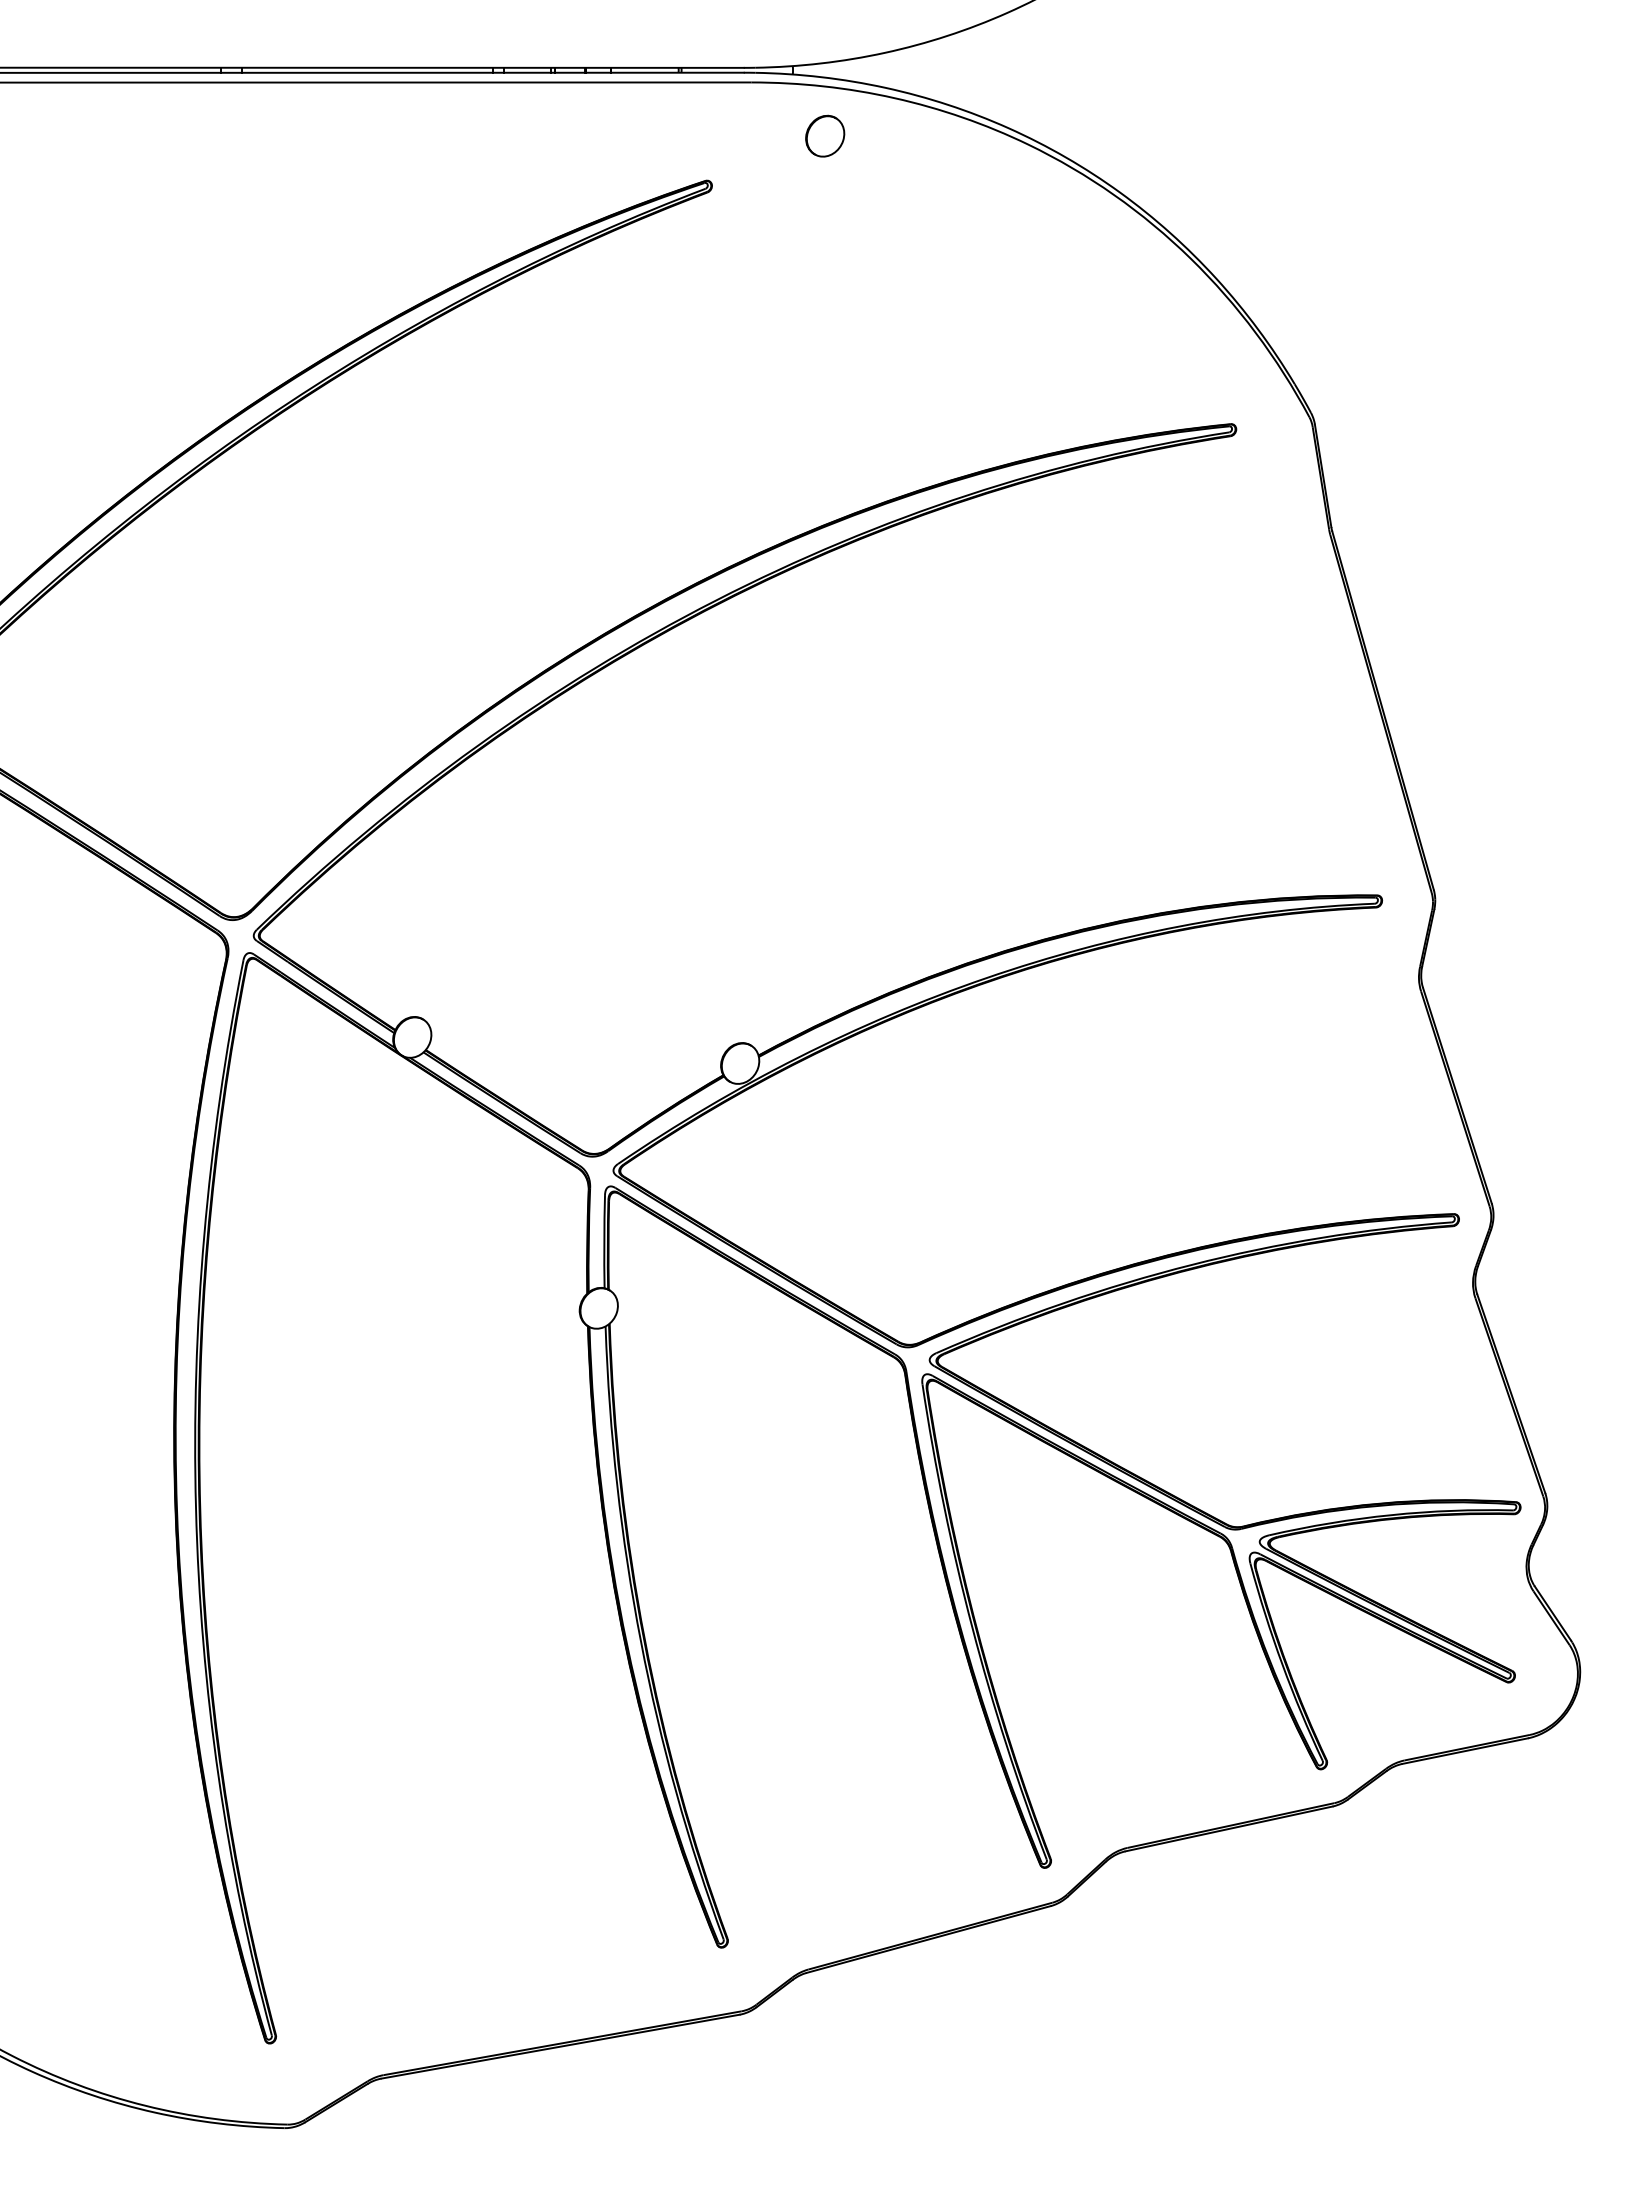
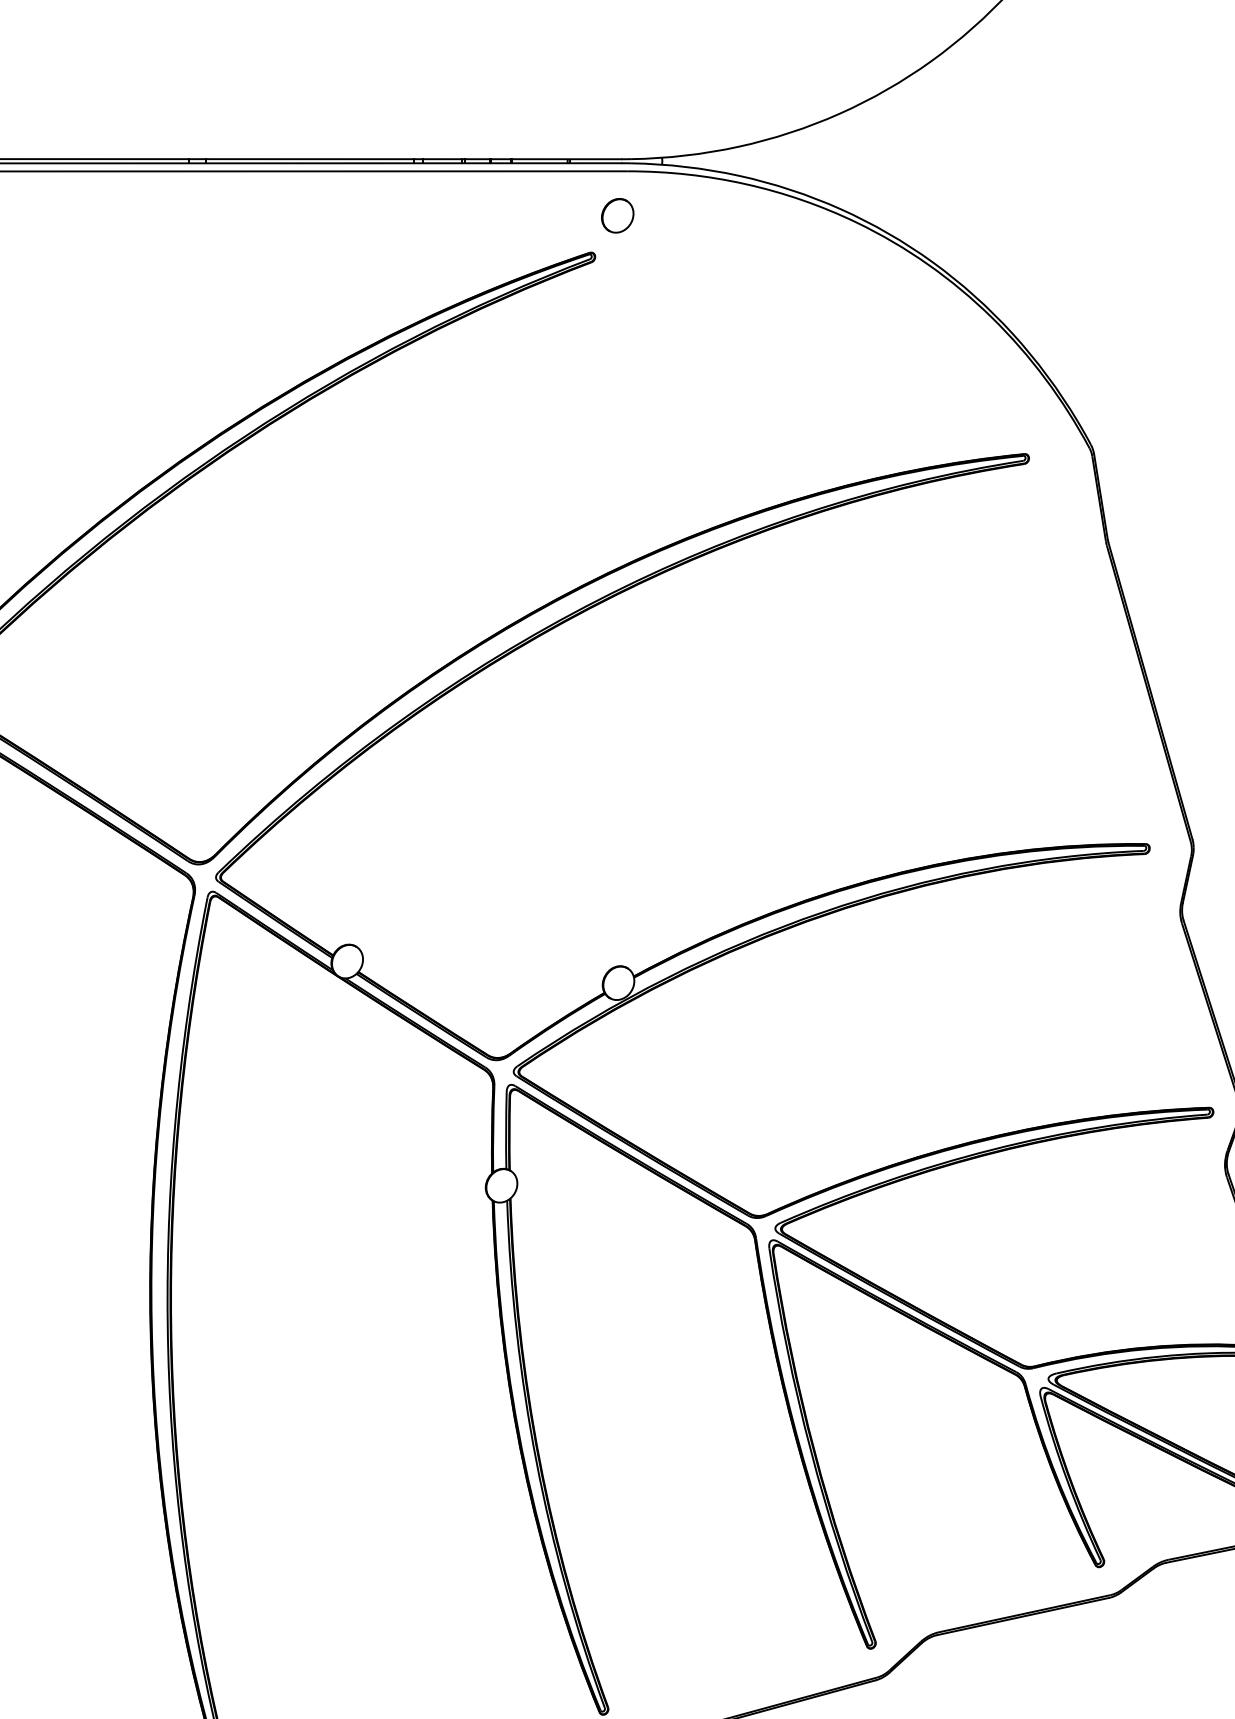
part: (825, 135) -> (617, 215), moved

